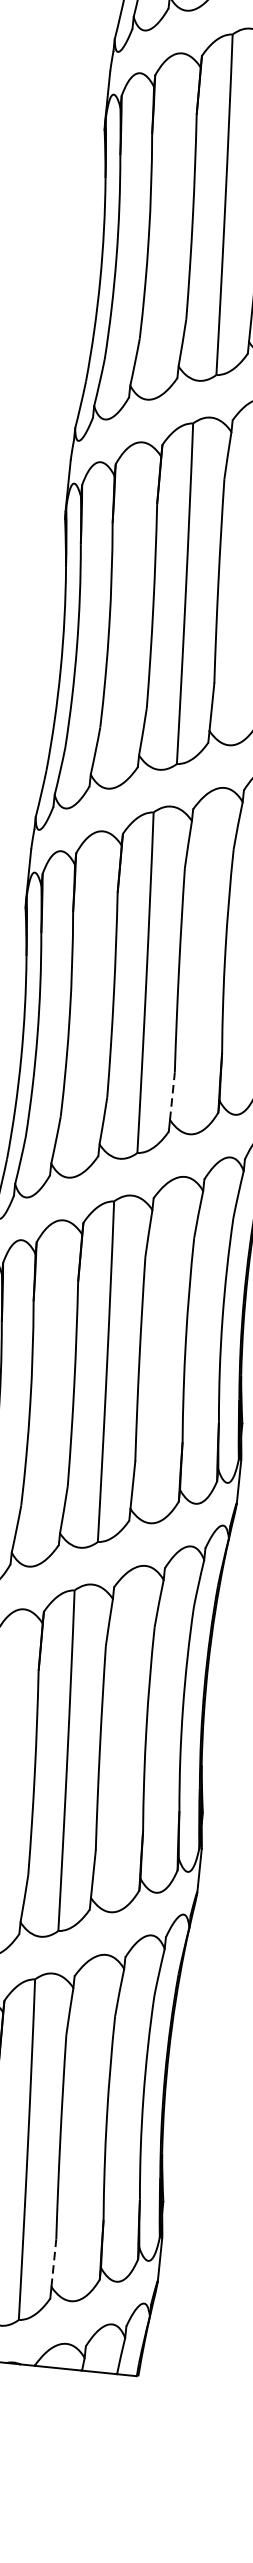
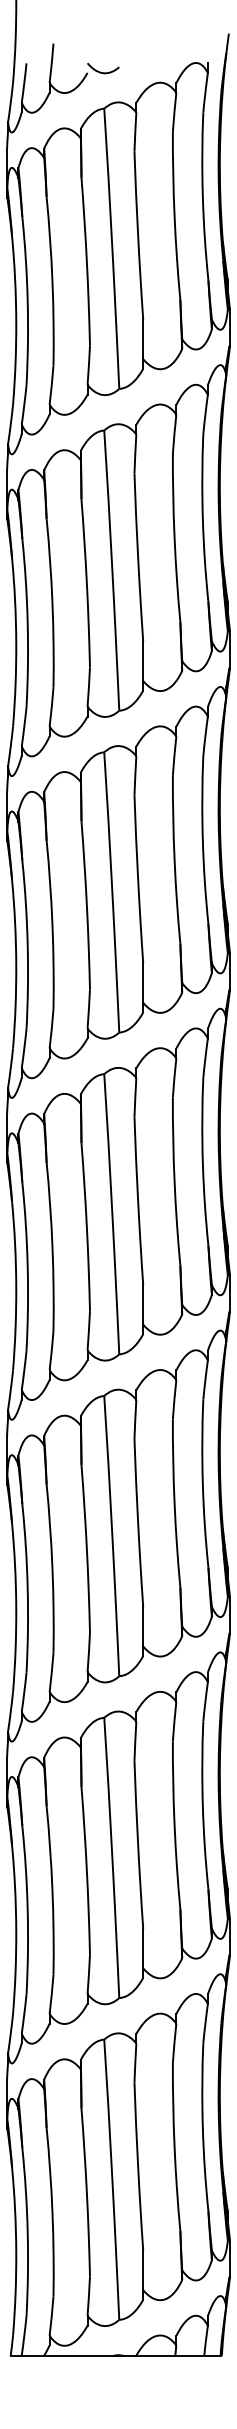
line: (172, 1095) -> (143, 1304), dashed -> solid
line: (54, 2263) -> (143, 2270), dashed -> solid

